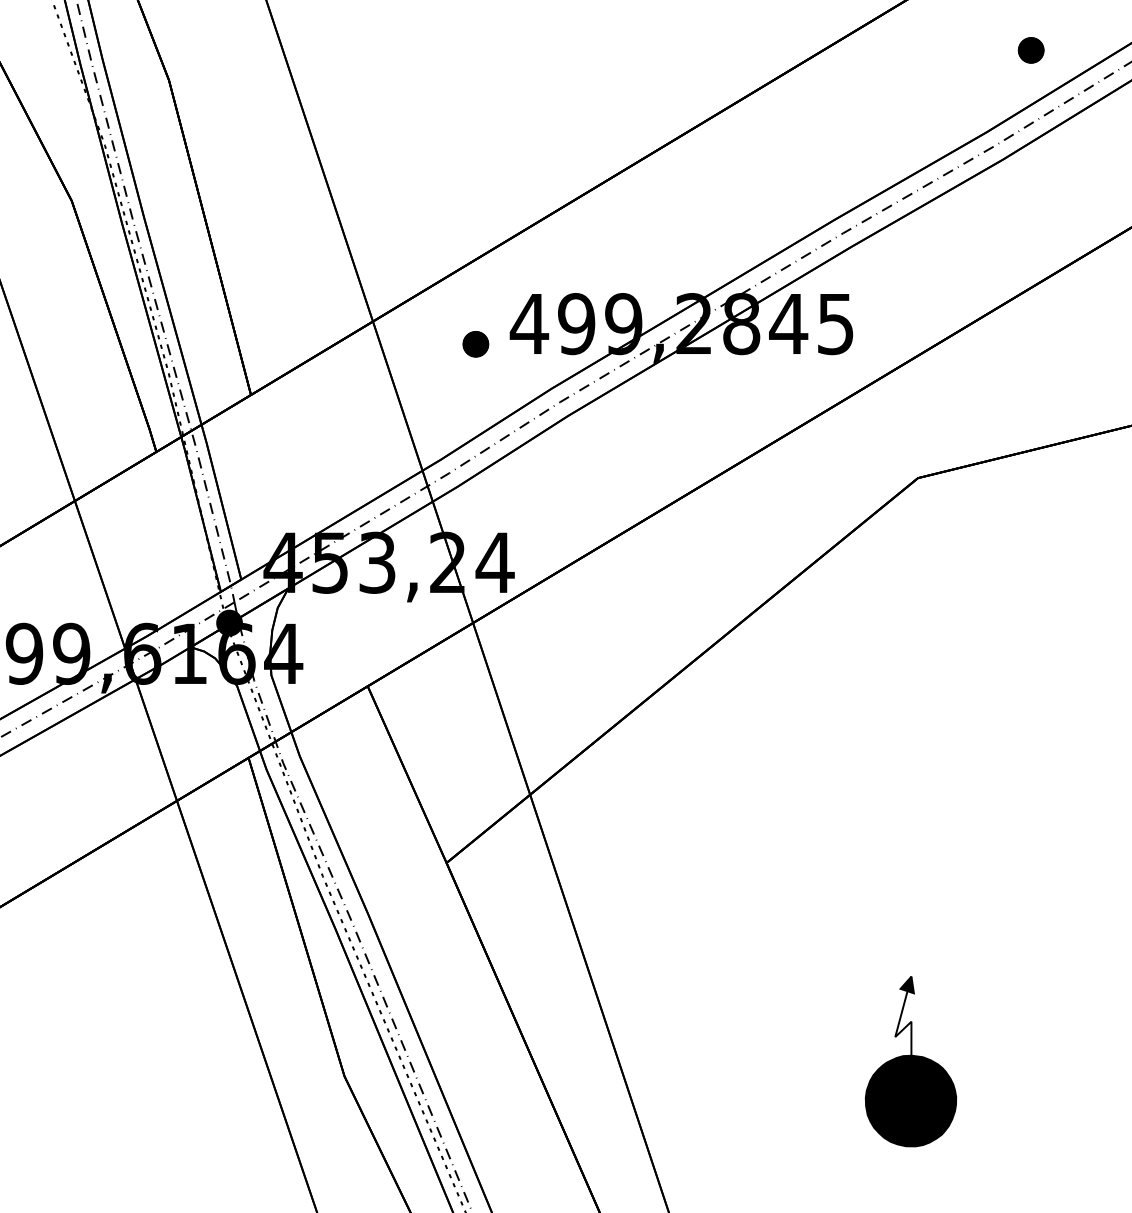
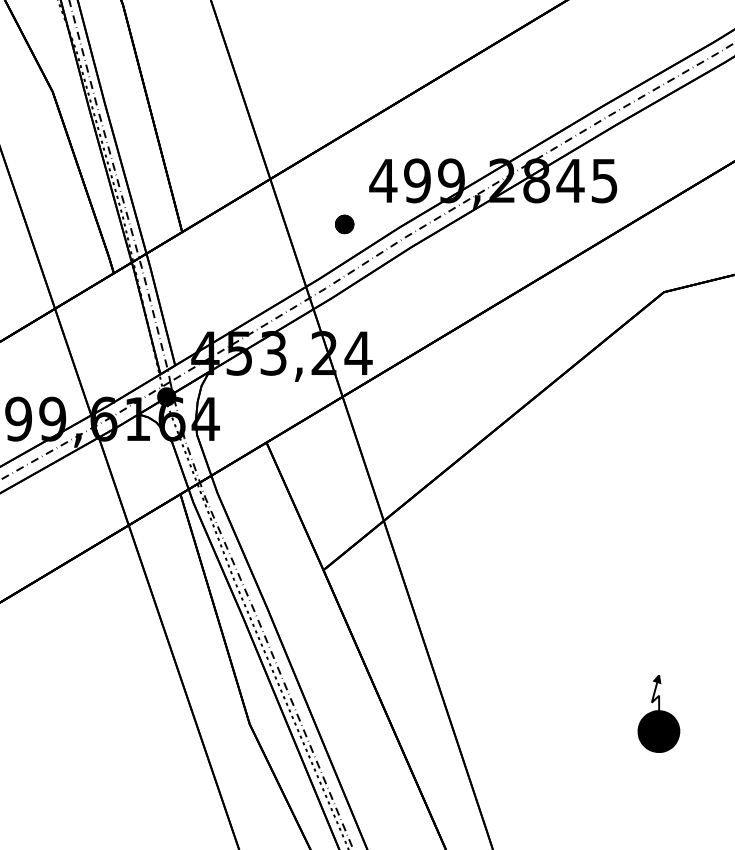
part: (475, 344) -> (344, 224), moved
part: (910, 1061) -> (658, 713), size x0.62

